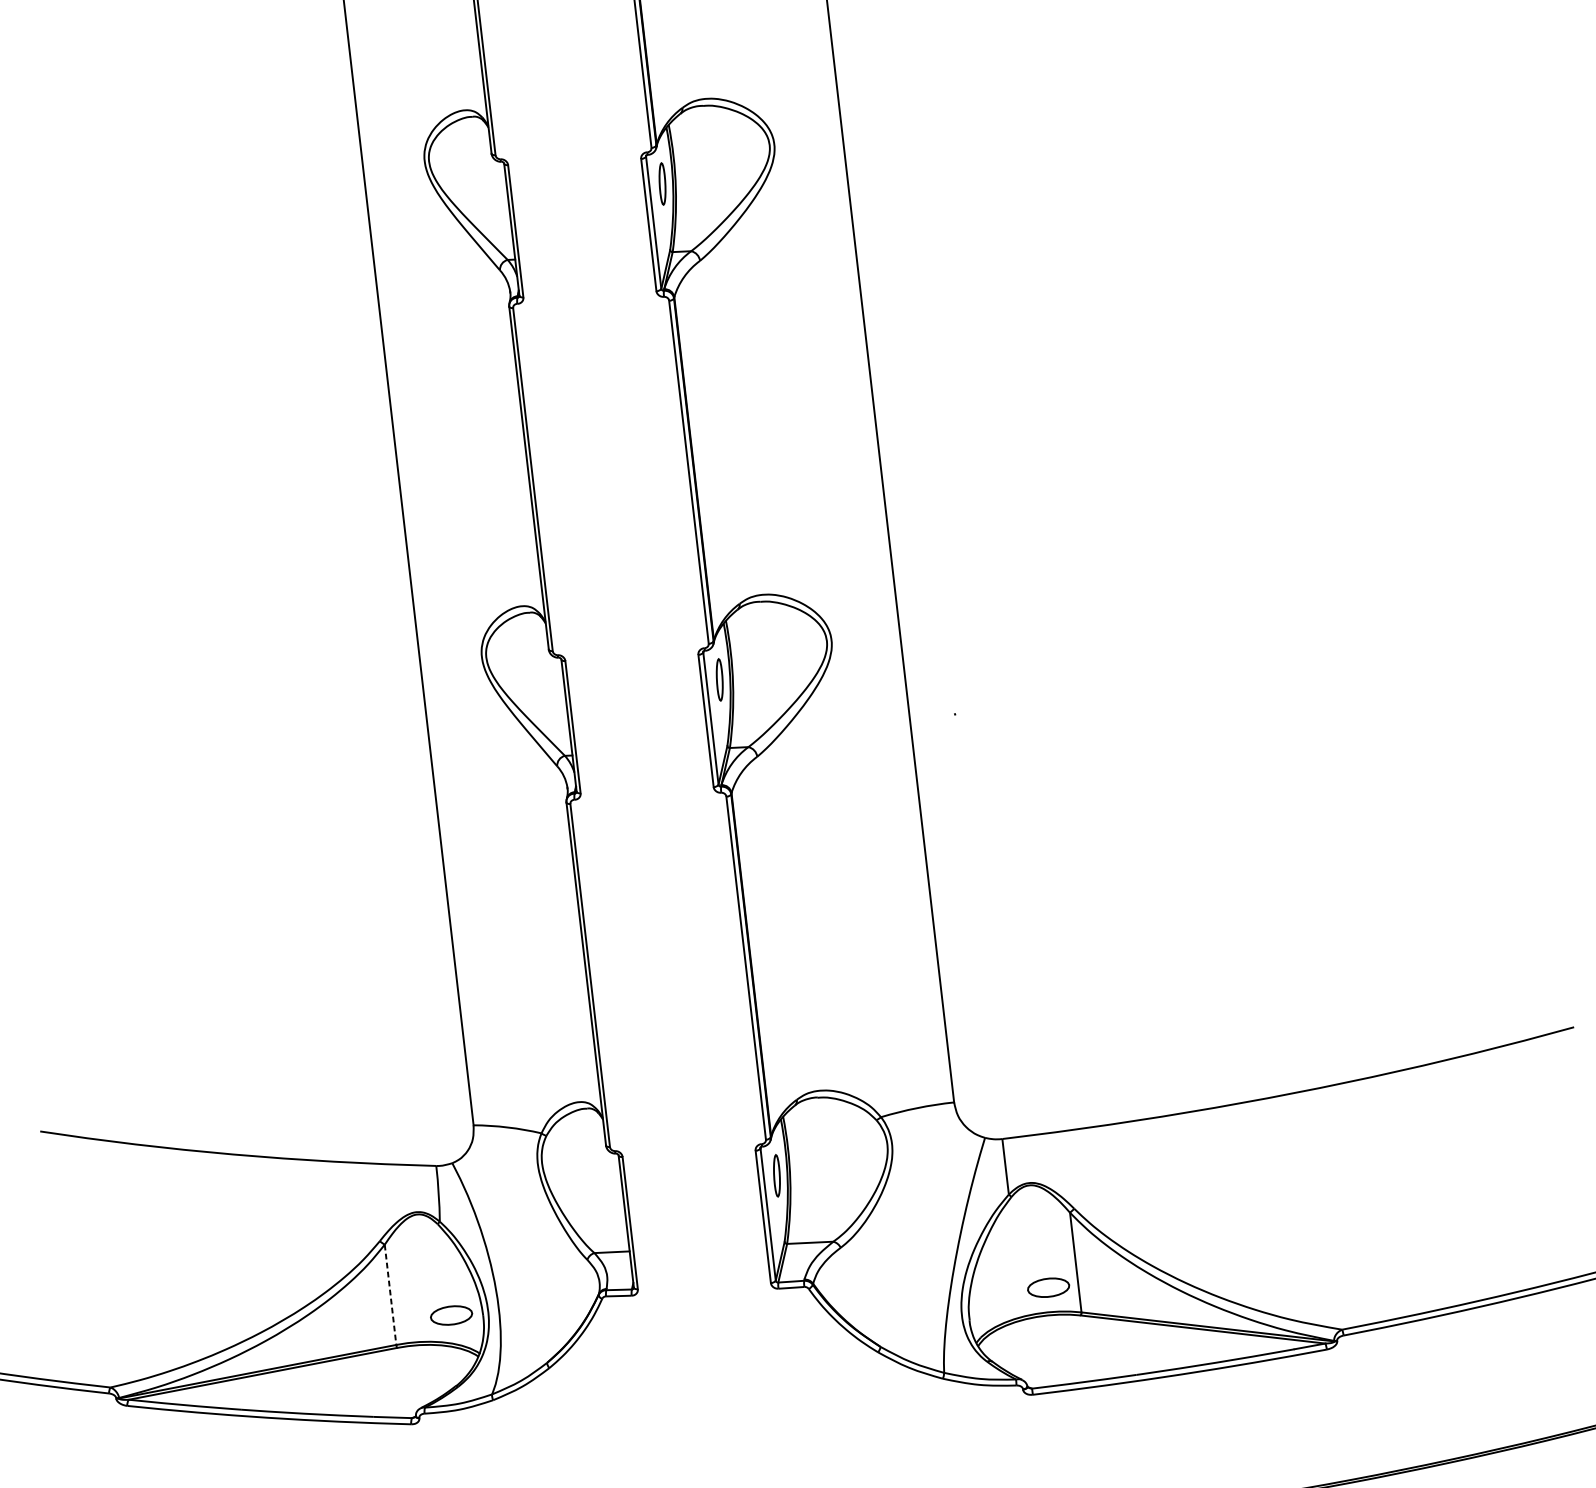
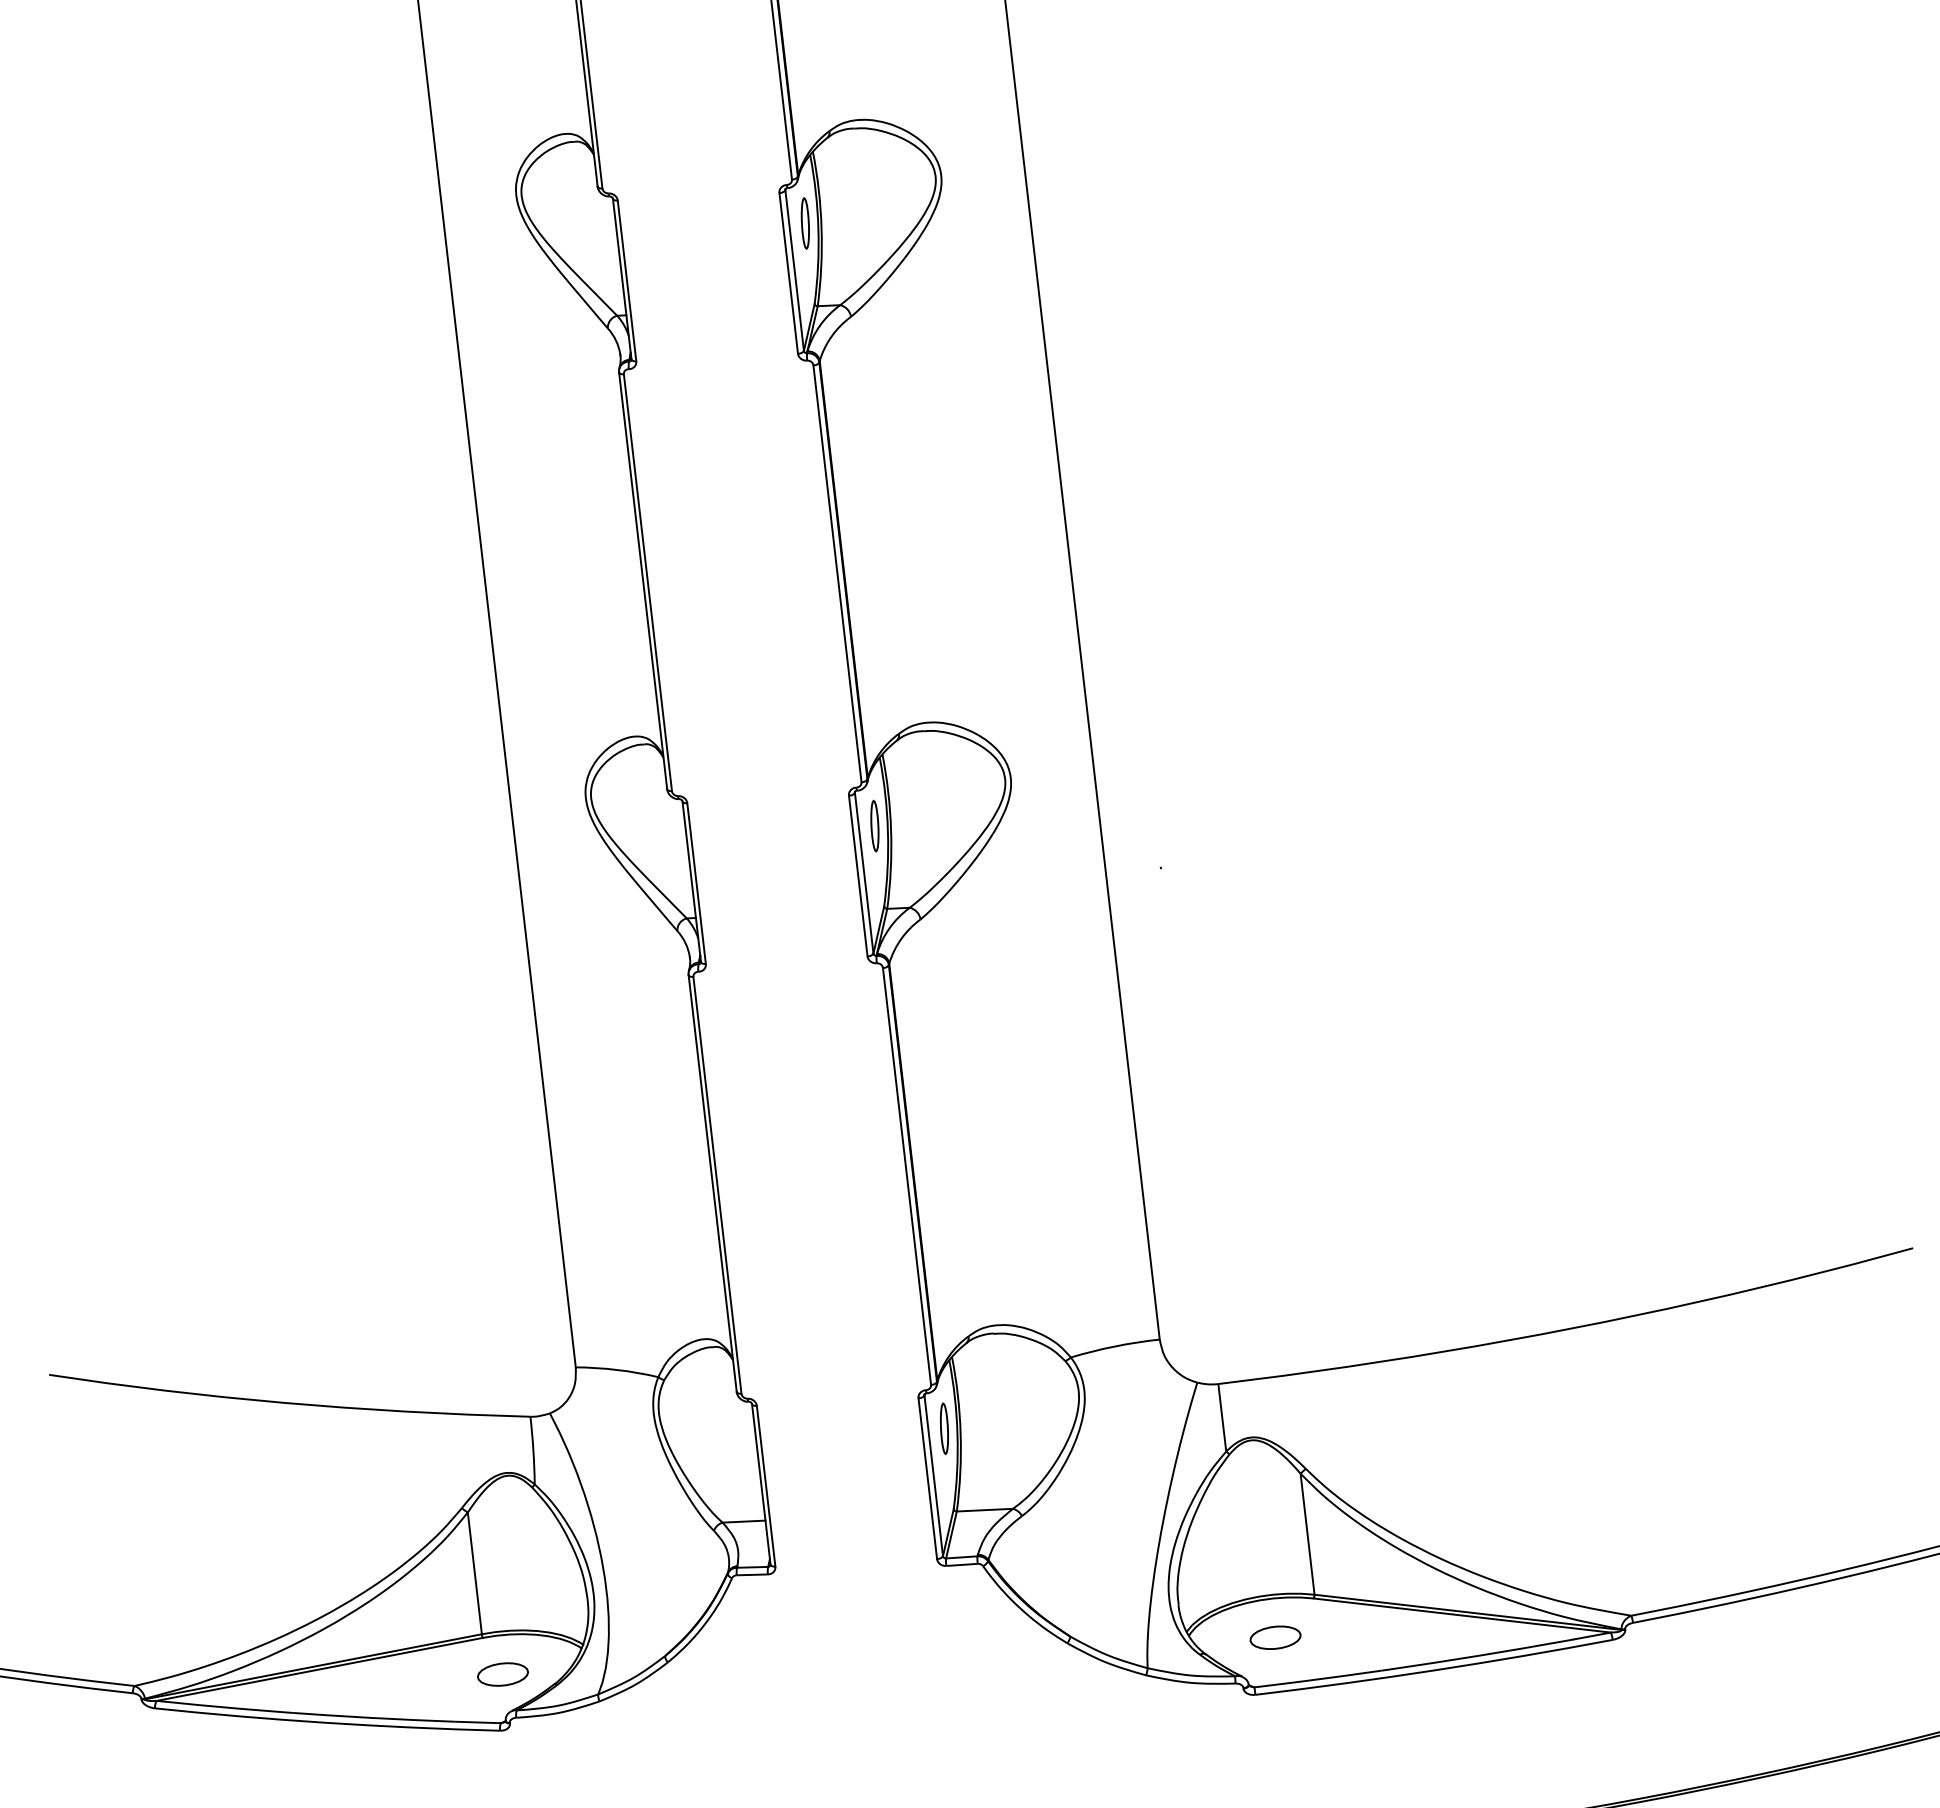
part: (1048, 1287) -> (1275, 1637), moved
line: (390, 1294) -> (474, 1573), dashed -> solid
part: (451, 1315) -> (502, 1674), moved

